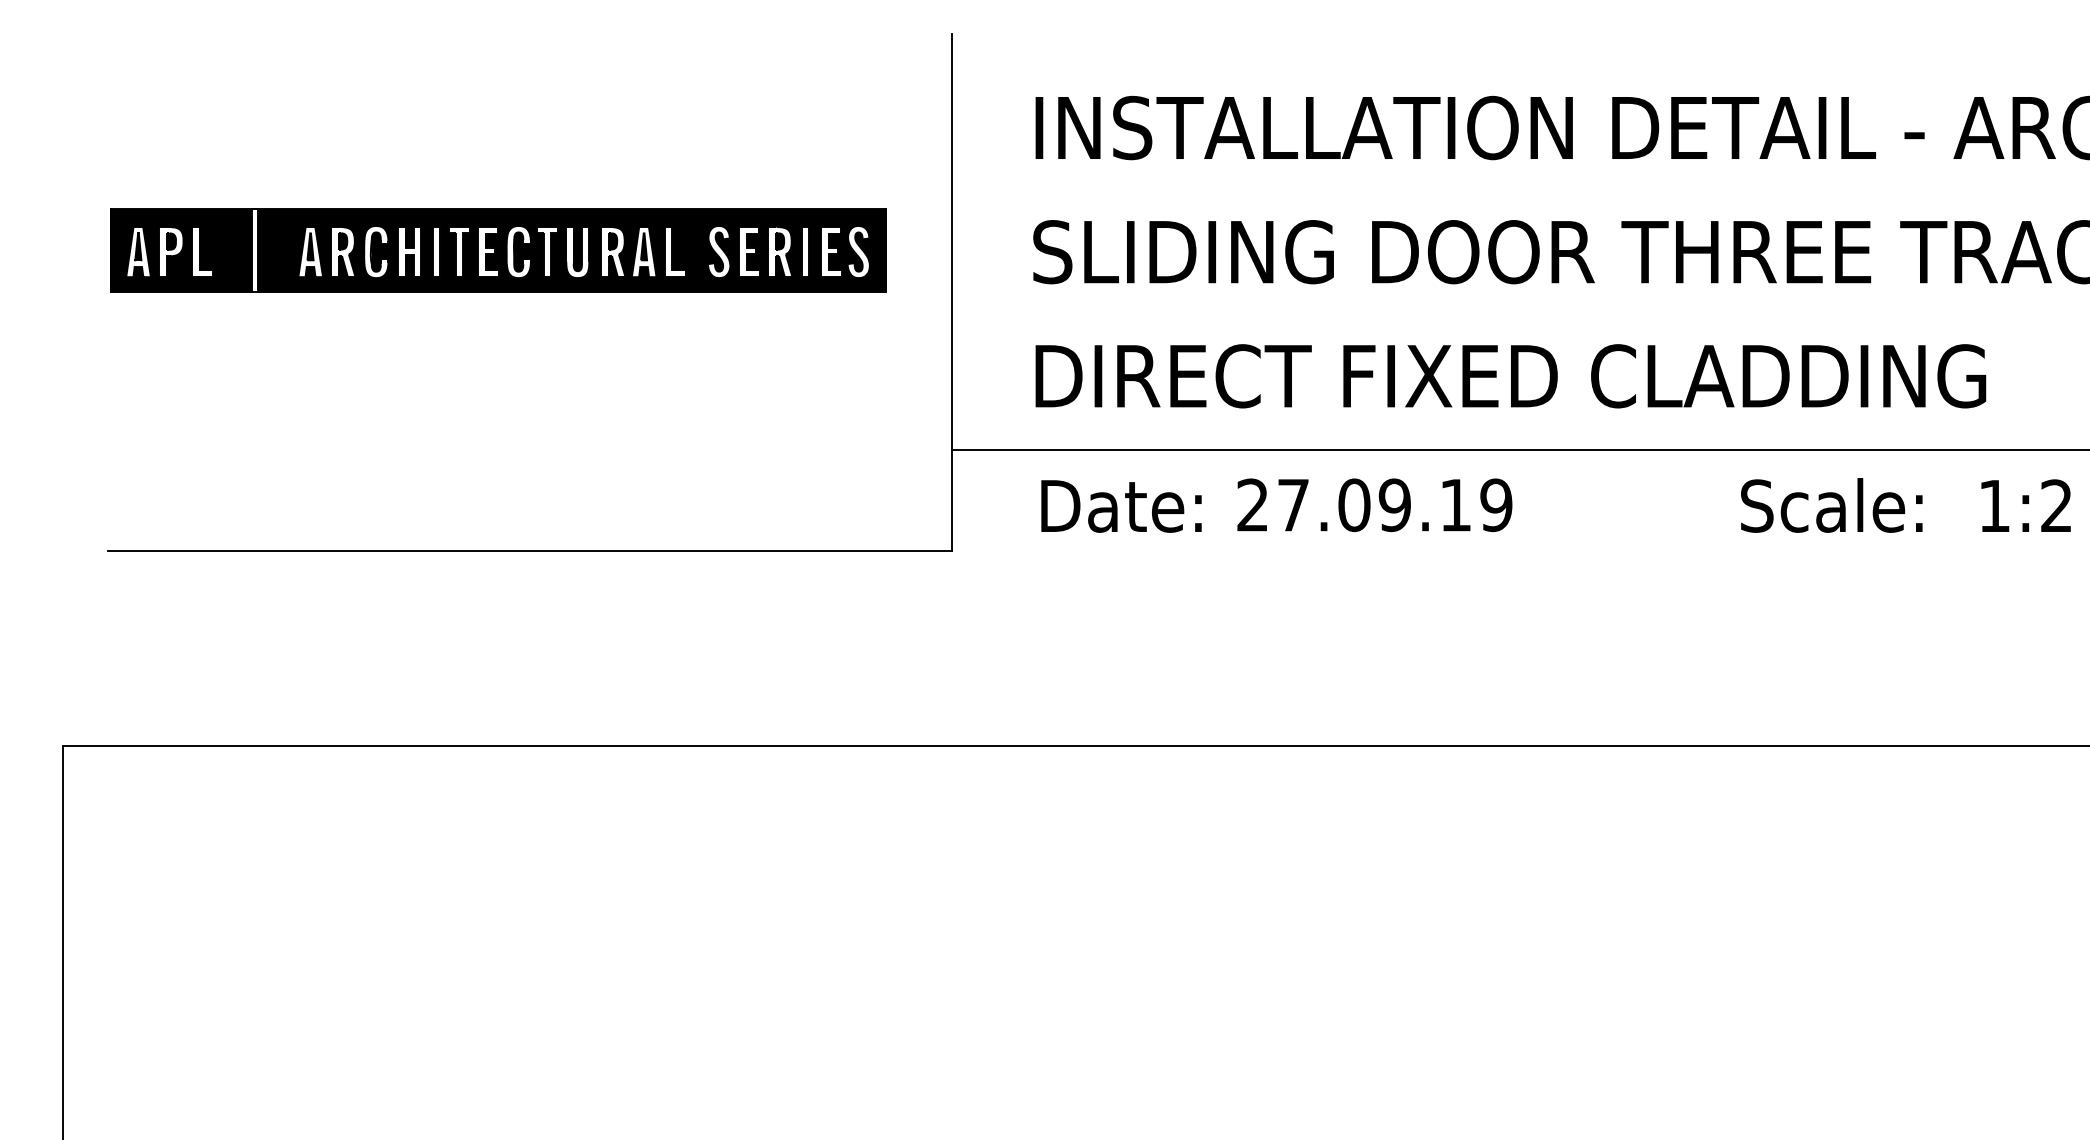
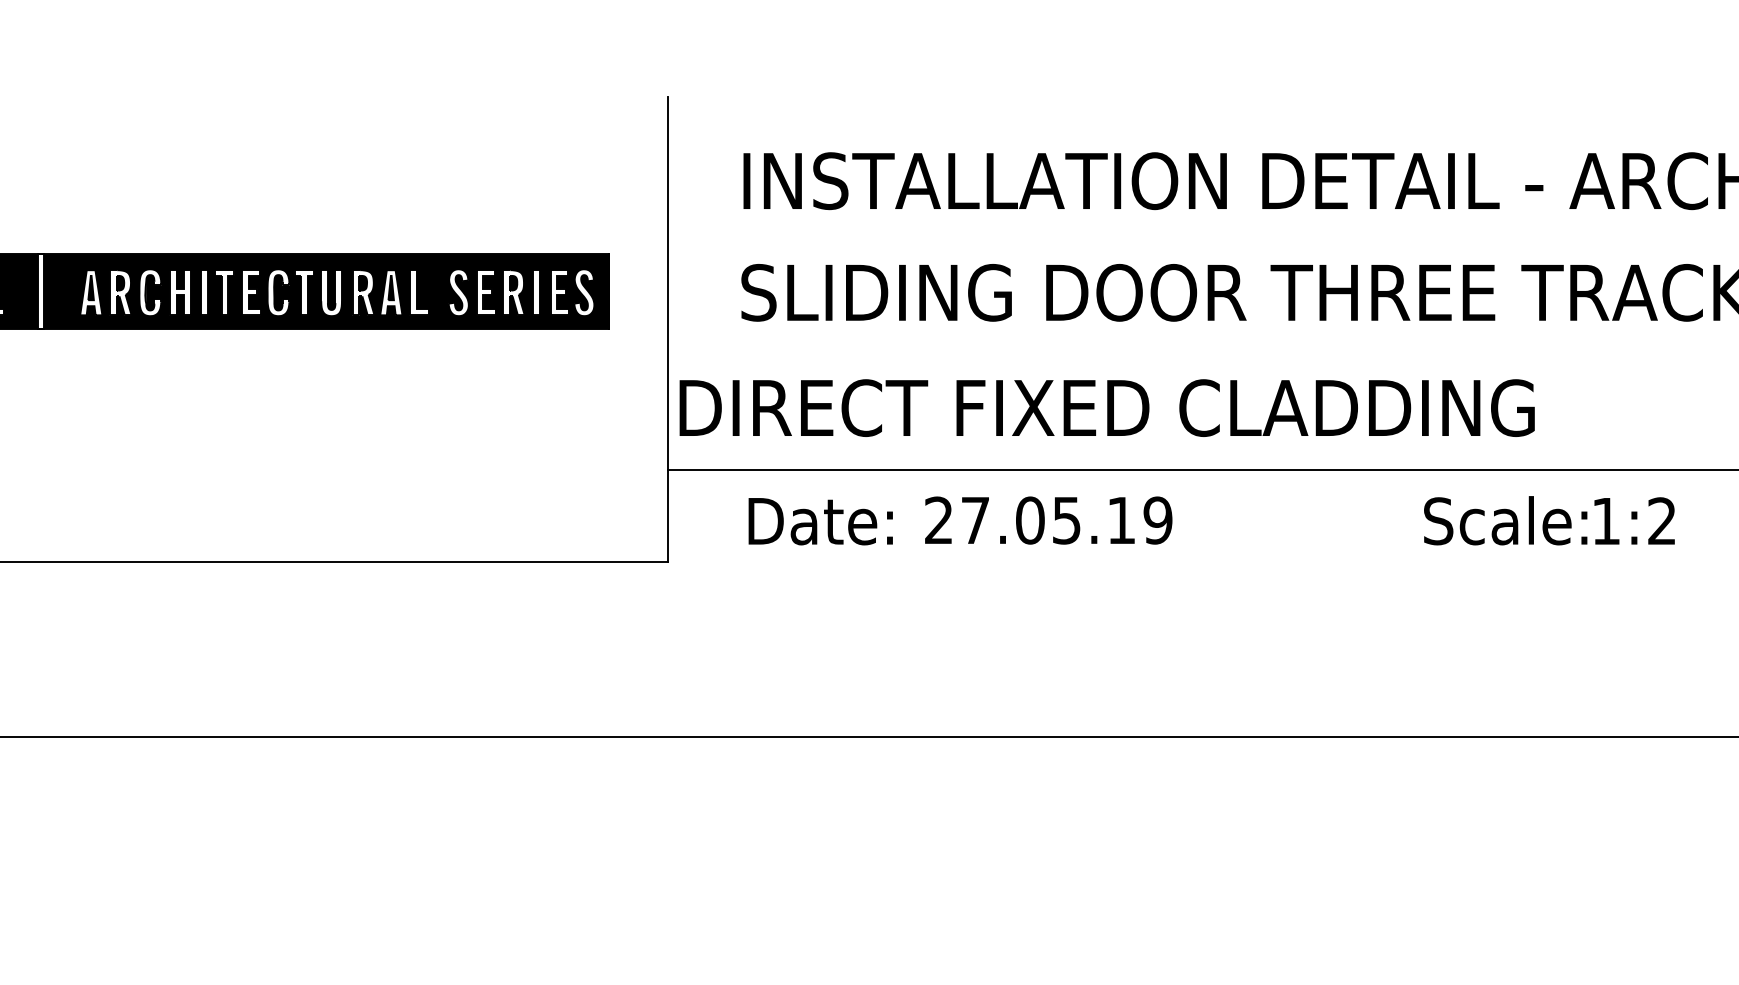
text: (1510, 376) -> (1106, 408), moved
text: (1394, 504) -> (1066, 519), 27.09.19 -> 27.05.19
text: (1831, 505) -> (1505, 520), moved

